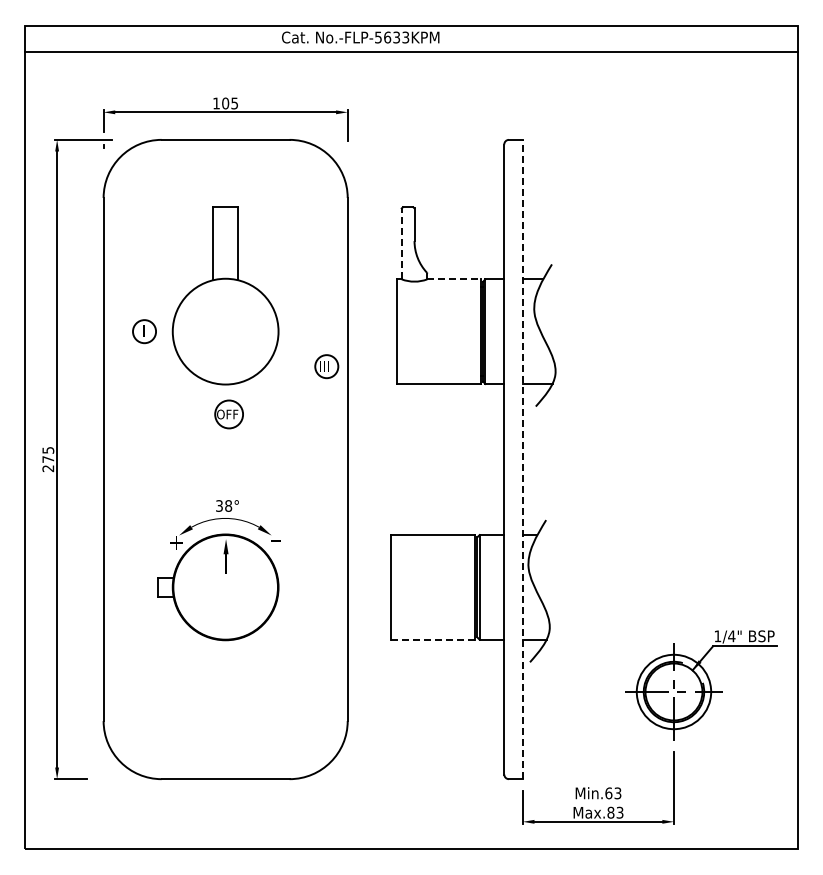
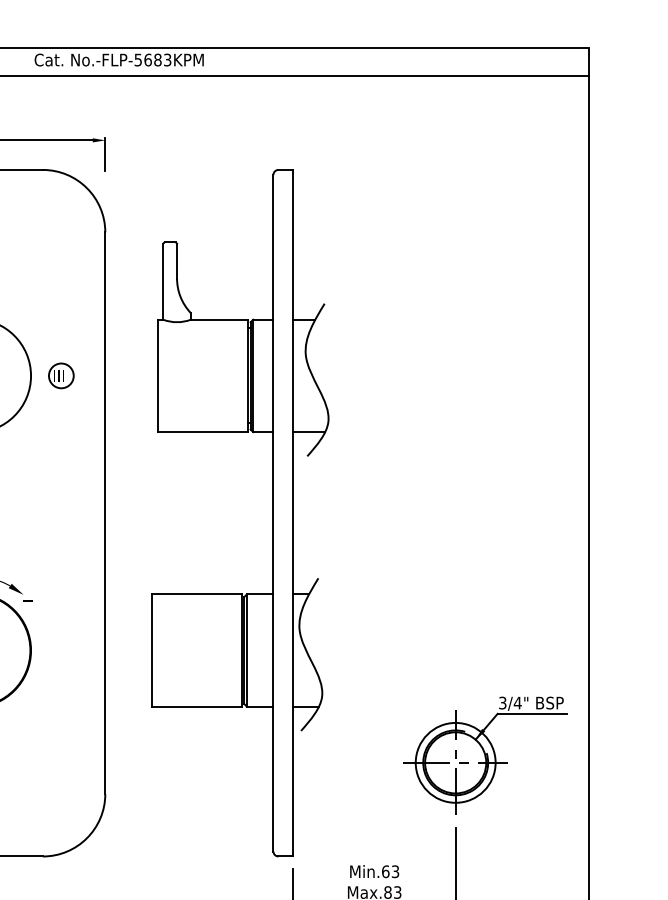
text: (396, 37) -> (157, 60), No.-FLP-5633KPM -> No.-FLP-5683KPM
line: (401, 243) -> (163, 281), dashed -> solid
line: (454, 279) -> (219, 319), dashed -> solid
part: (326, 366) -> (61, 375), moved
line: (522, 459) -> (293, 513), dashed -> solid
text: (717, 636) -> (502, 703), 1/4" -> 3/4"
line: (433, 639) -> (197, 706), dashed -> solid

